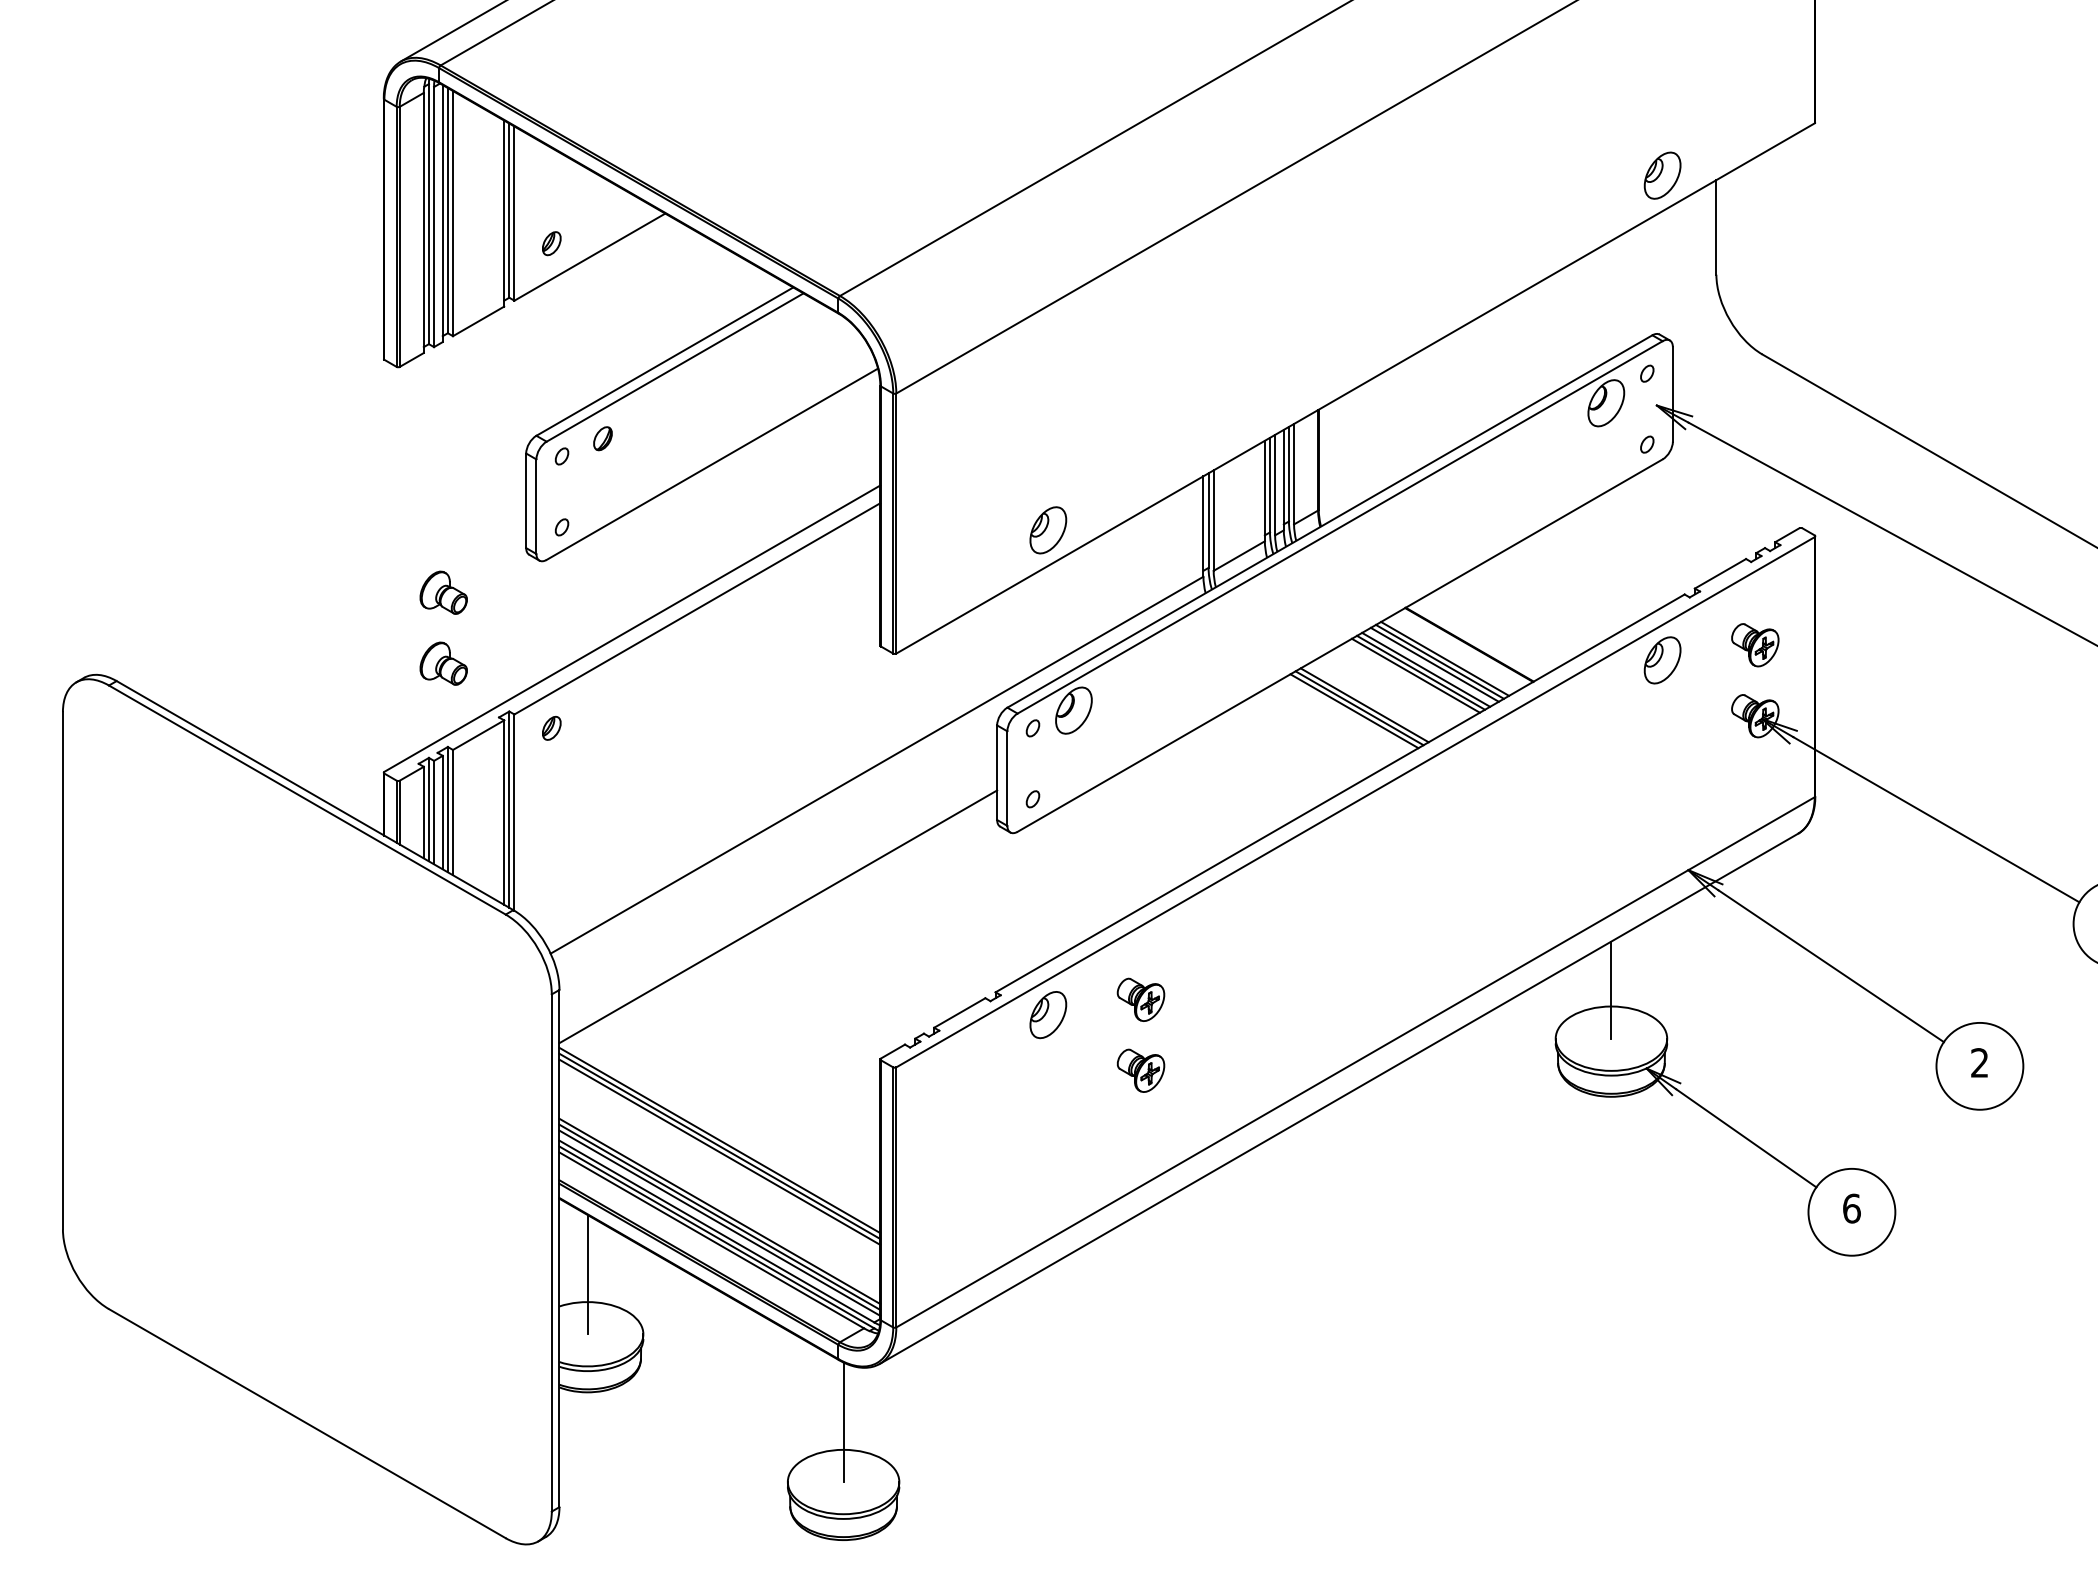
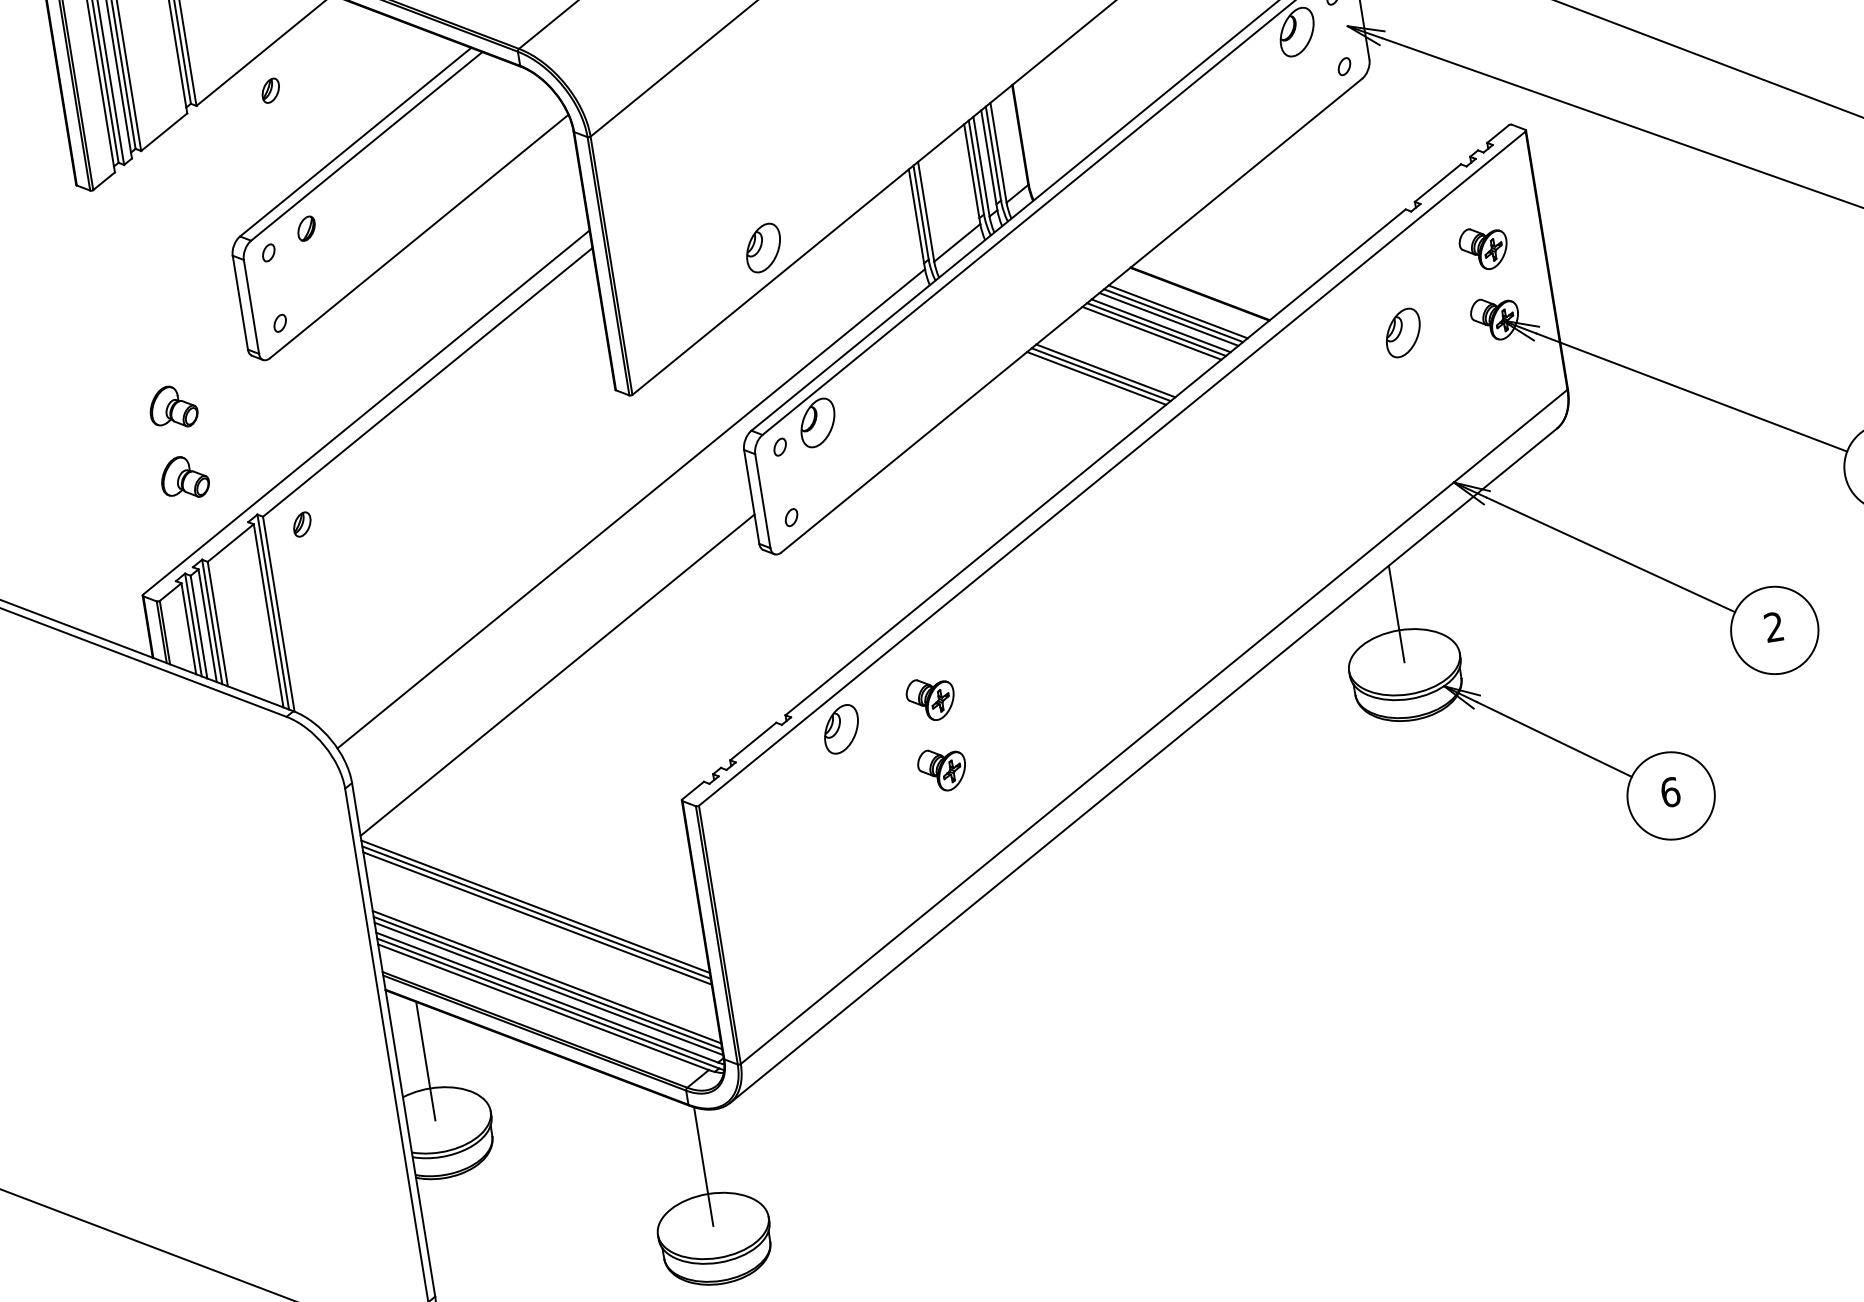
part: (551, 243) -> (270, 90), moved
part: (1662, 660) -> (1403, 333), moved

